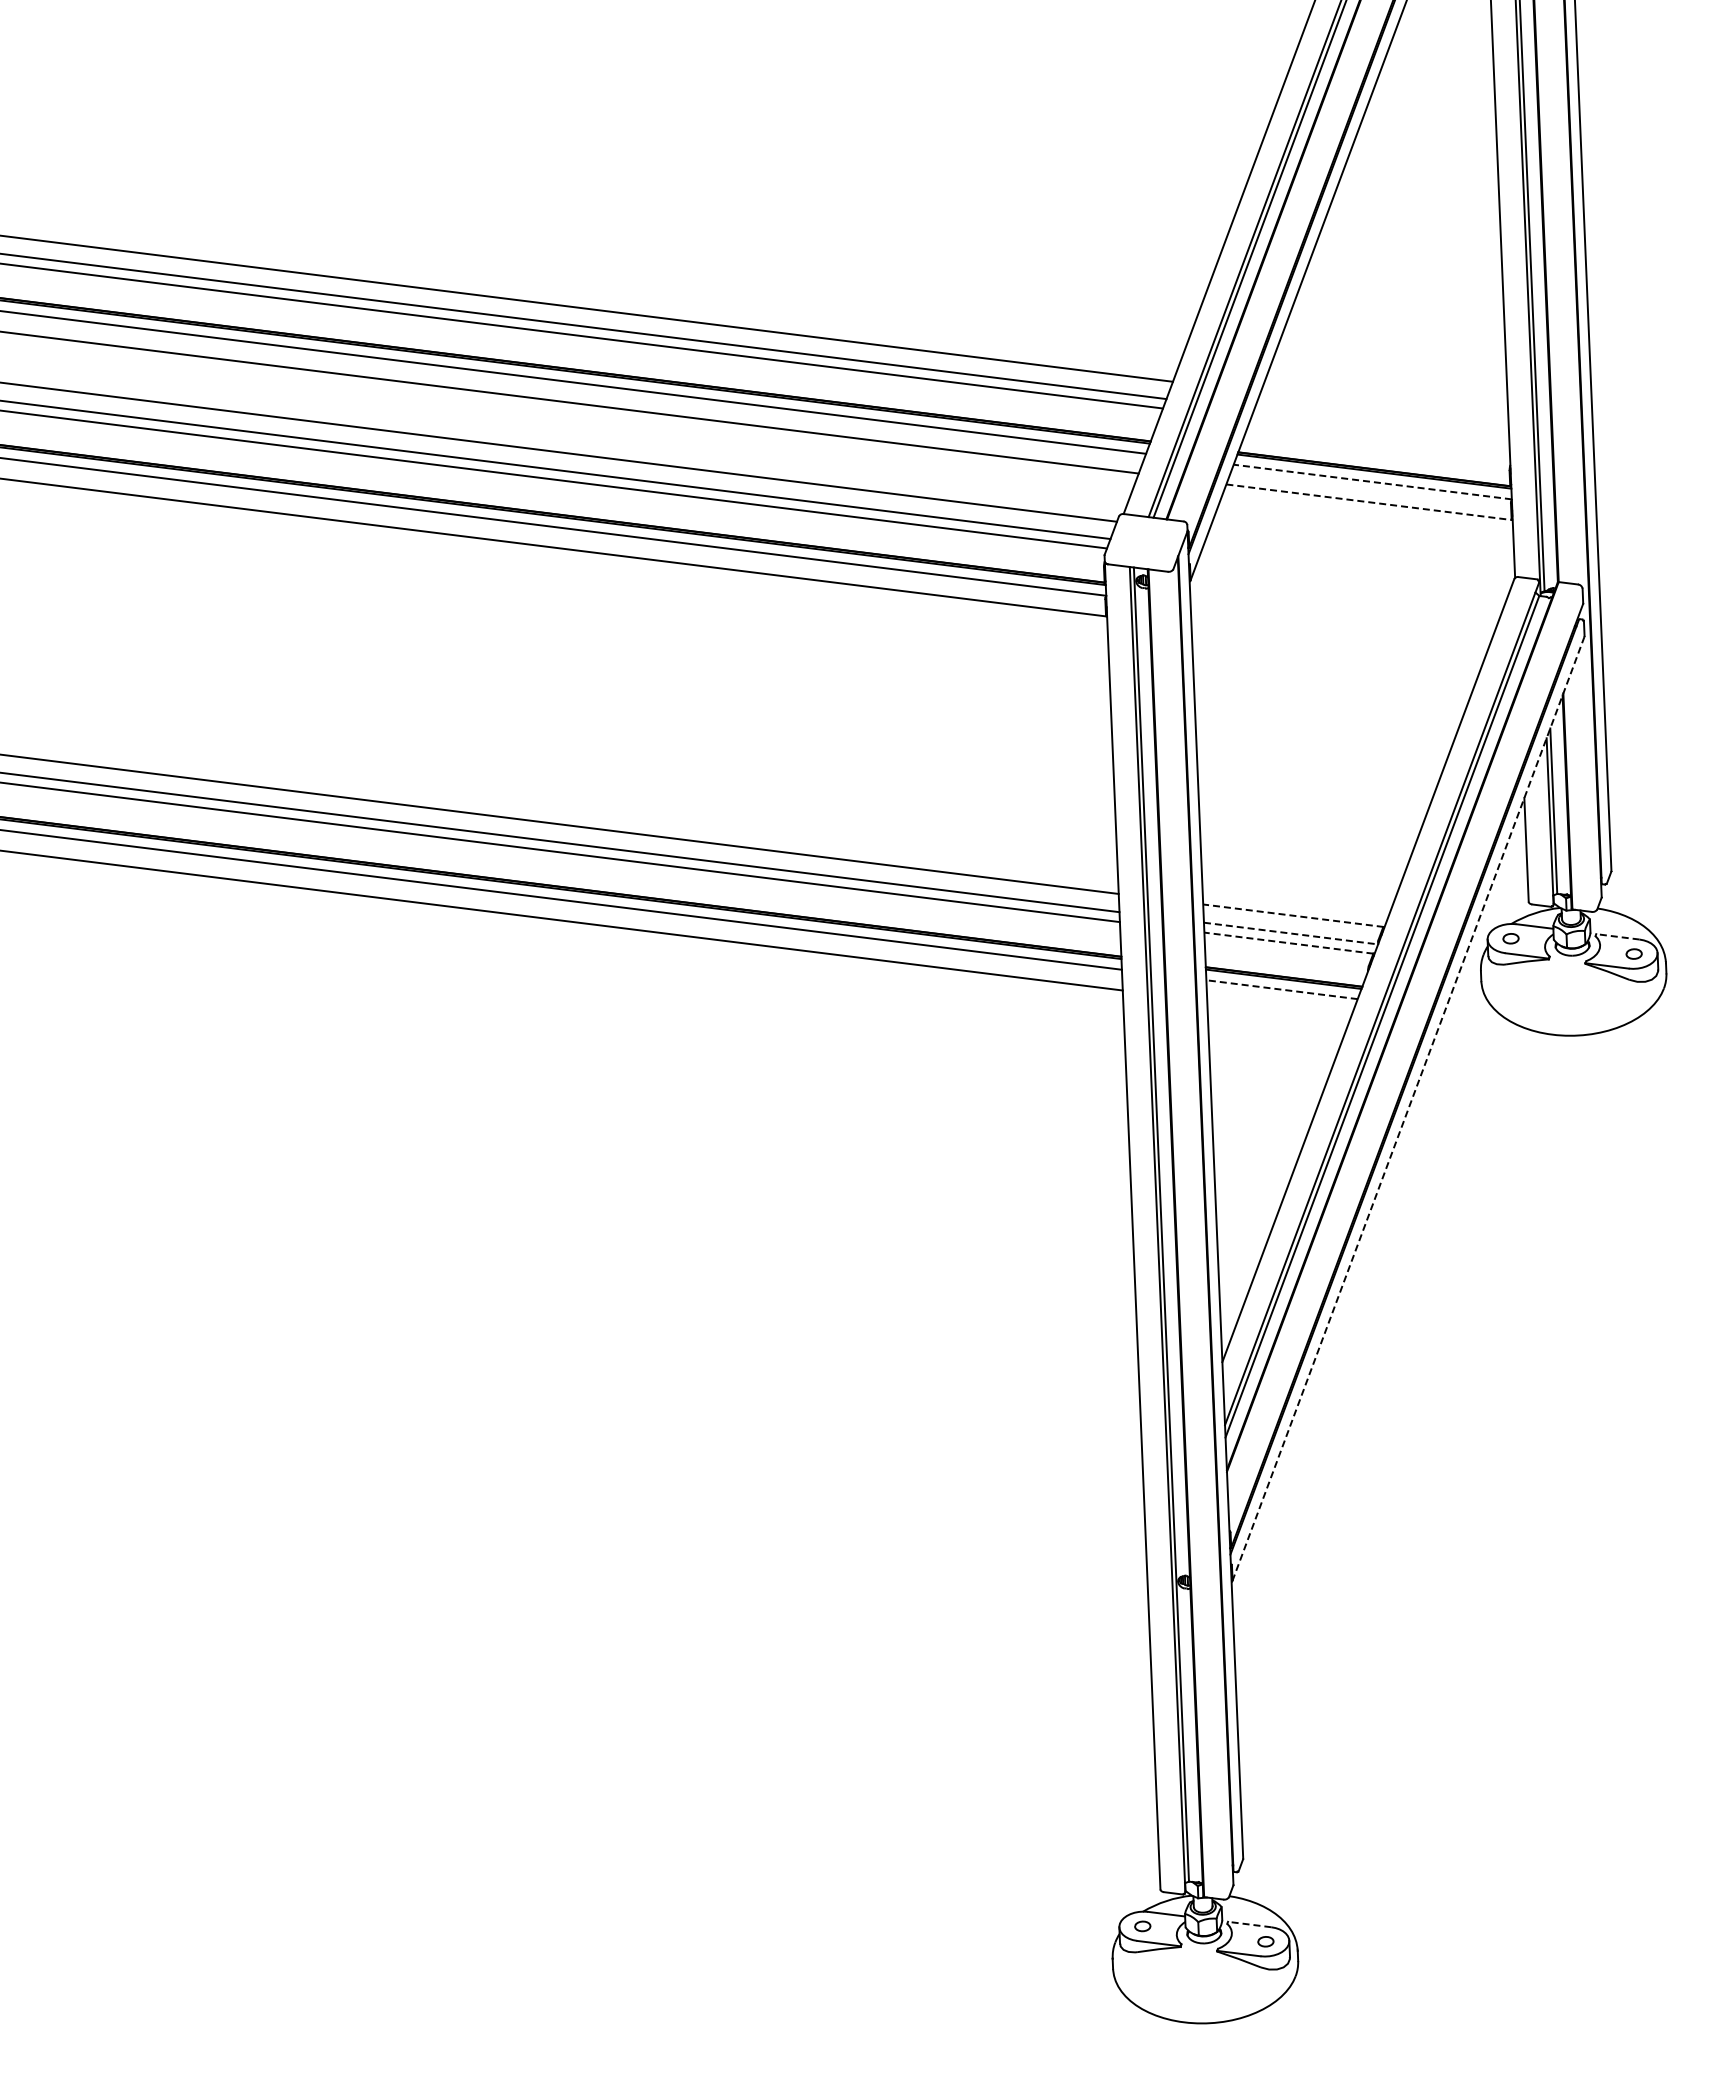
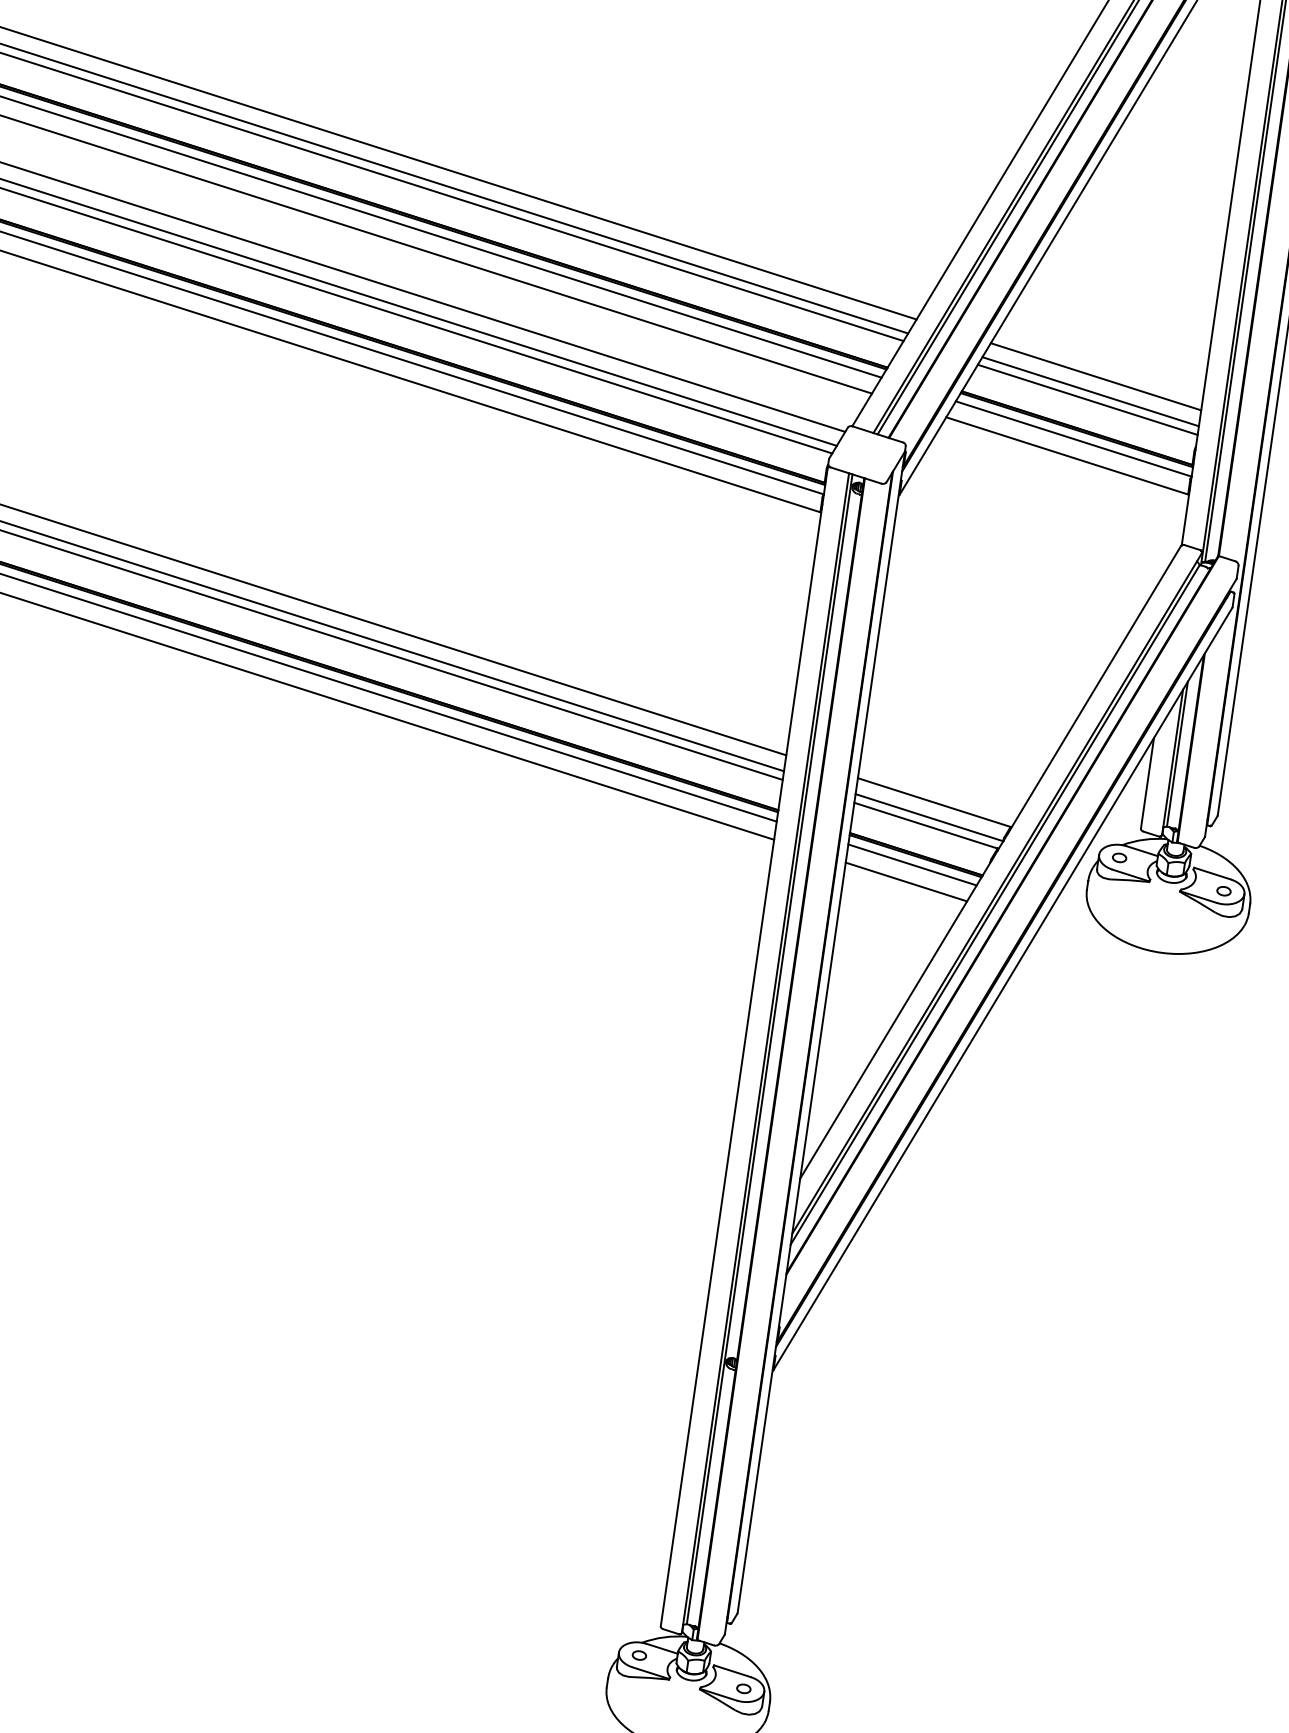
line: (1384, 407) -> (1096, 376), added
line: (1381, 425) -> (1090, 391), added
line: (1379, 435) -> (1087, 399), added
line: (1372, 481) -> (1073, 438), dashed -> solid
line: (1369, 502) -> (1067, 456), dashed -> solid
line: (1293, 915) -> (934, 802), dashed -> solid
line: (1291, 933) -> (929, 817), dashed -> solid
line: (1617, 936) -> (1212, 873), dashed -> solid
line: (1288, 943) -> (925, 825), dashed -> solid
line: (1281, 989) -> (912, 864), dashed -> solid
line: (1278, 1009) -> (906, 881), added
line: (1408, 1109) -> (1002, 989), dashed -> solid
line: (1249, 1924) -> (732, 1671), dashed -> solid

